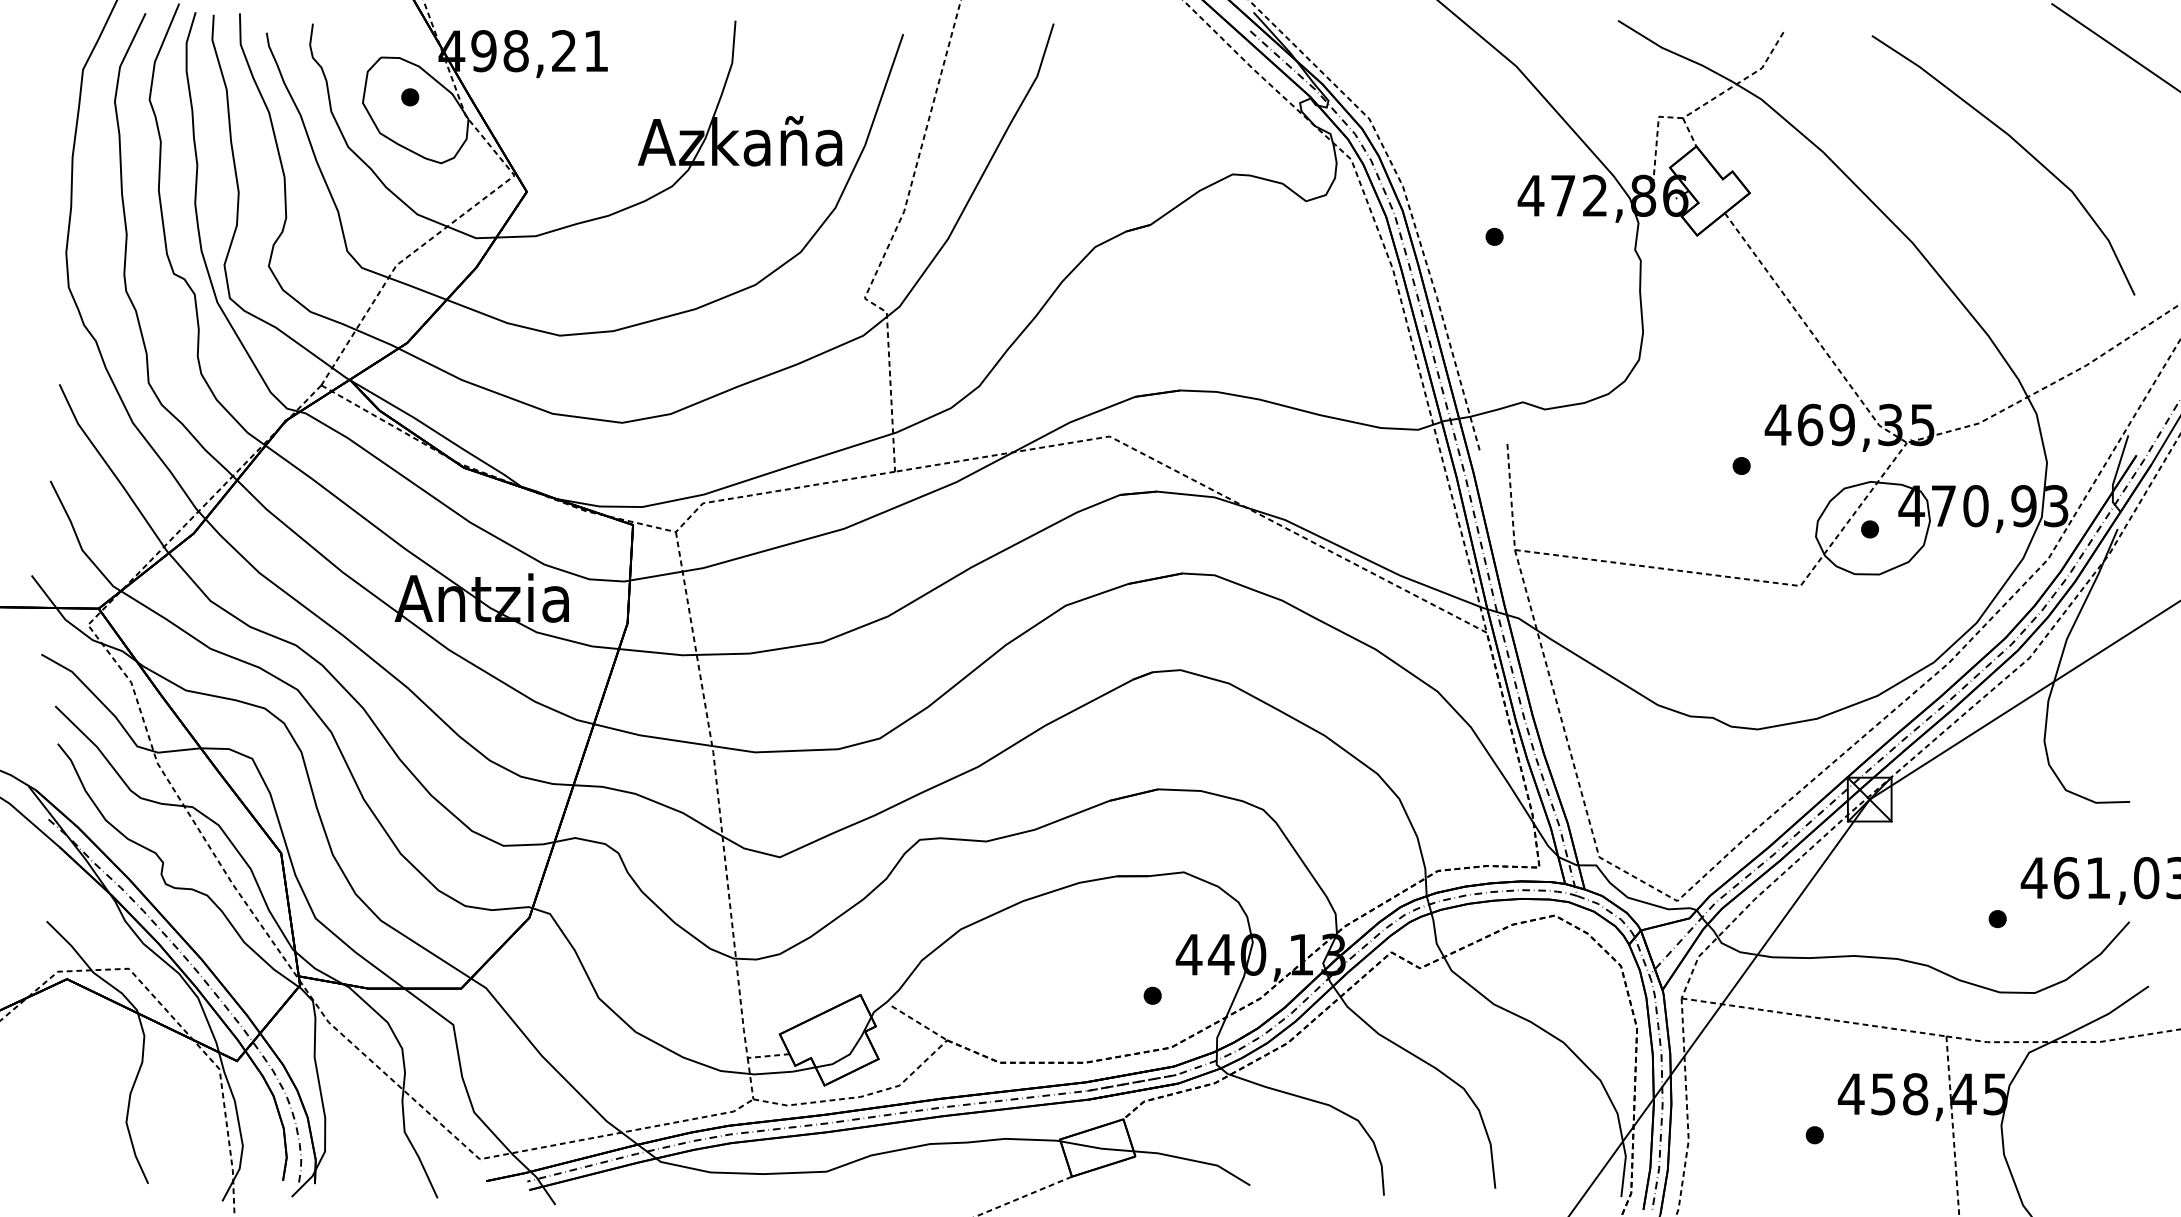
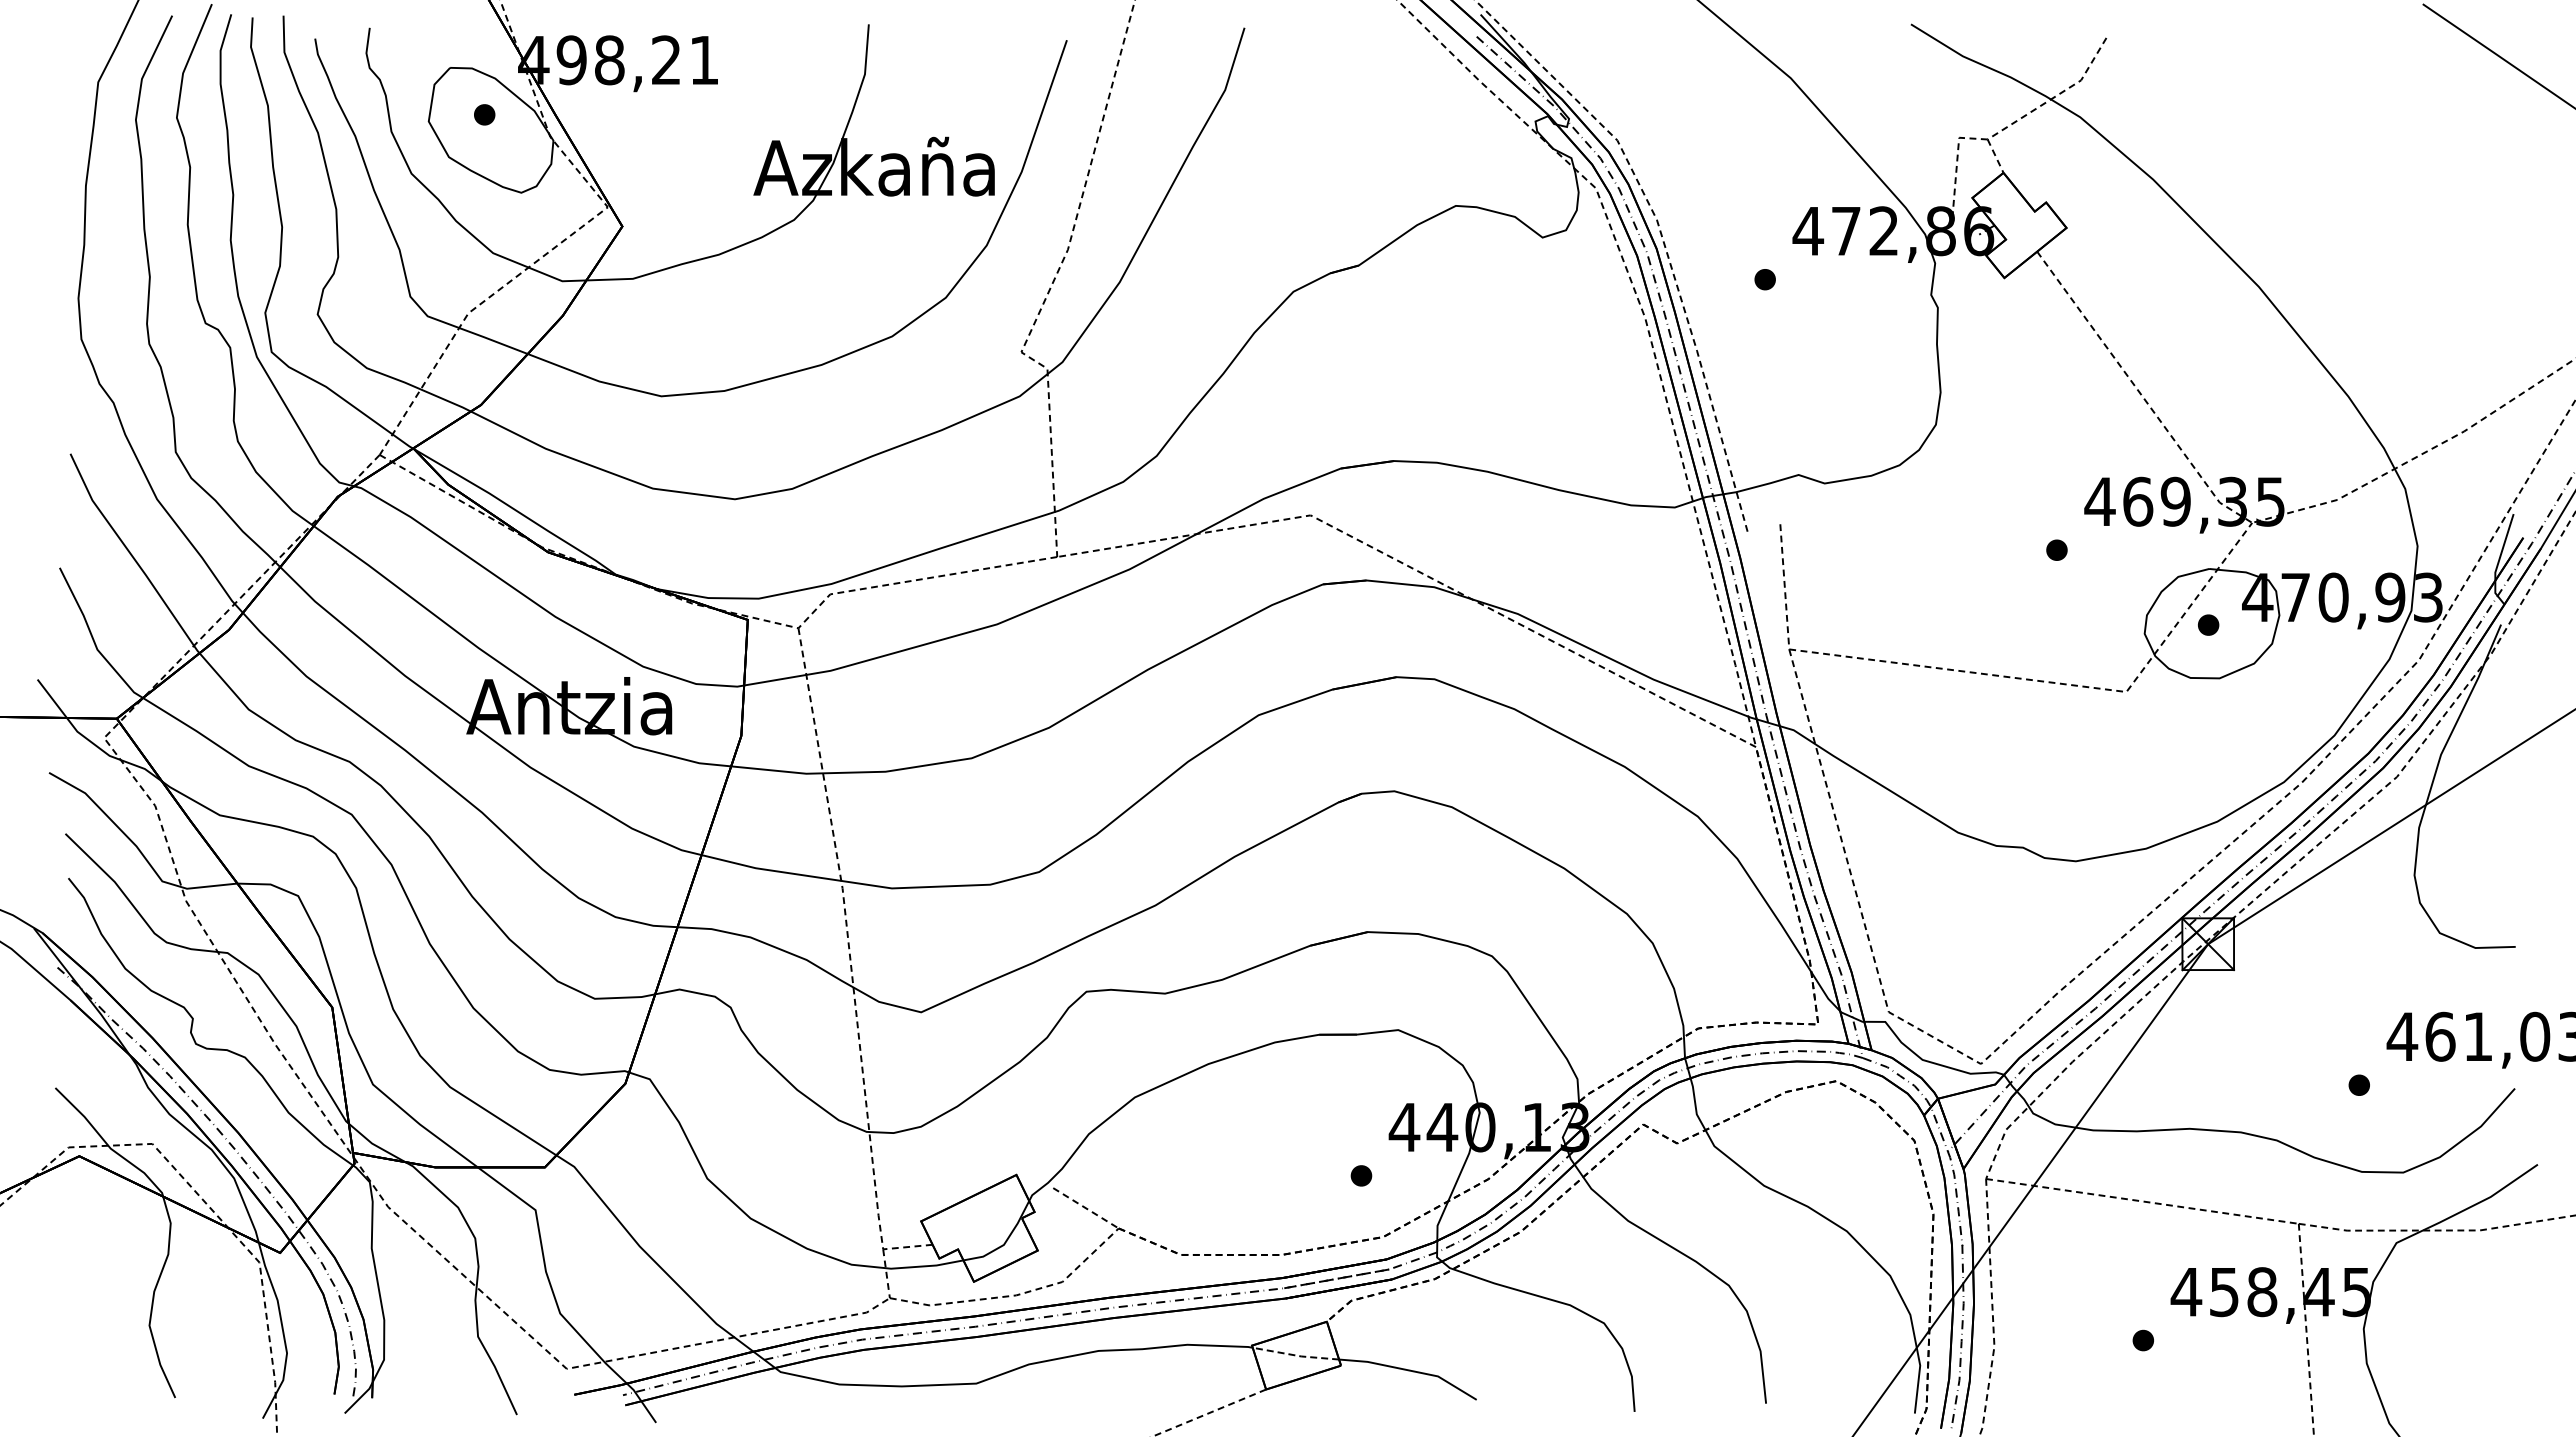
curve: (2020, 146) -> (2386, 173), removed
line: (1097, 1147) -> (1296, 1355), solid -> dashed

